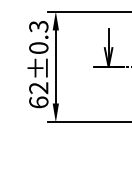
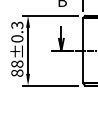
text: (39, 95) -> (17, 68), 62±0.3 -> 88±0.3

